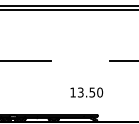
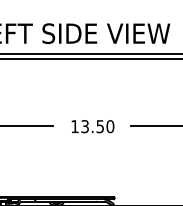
text: (86, 92) -> (92, 126), moved

